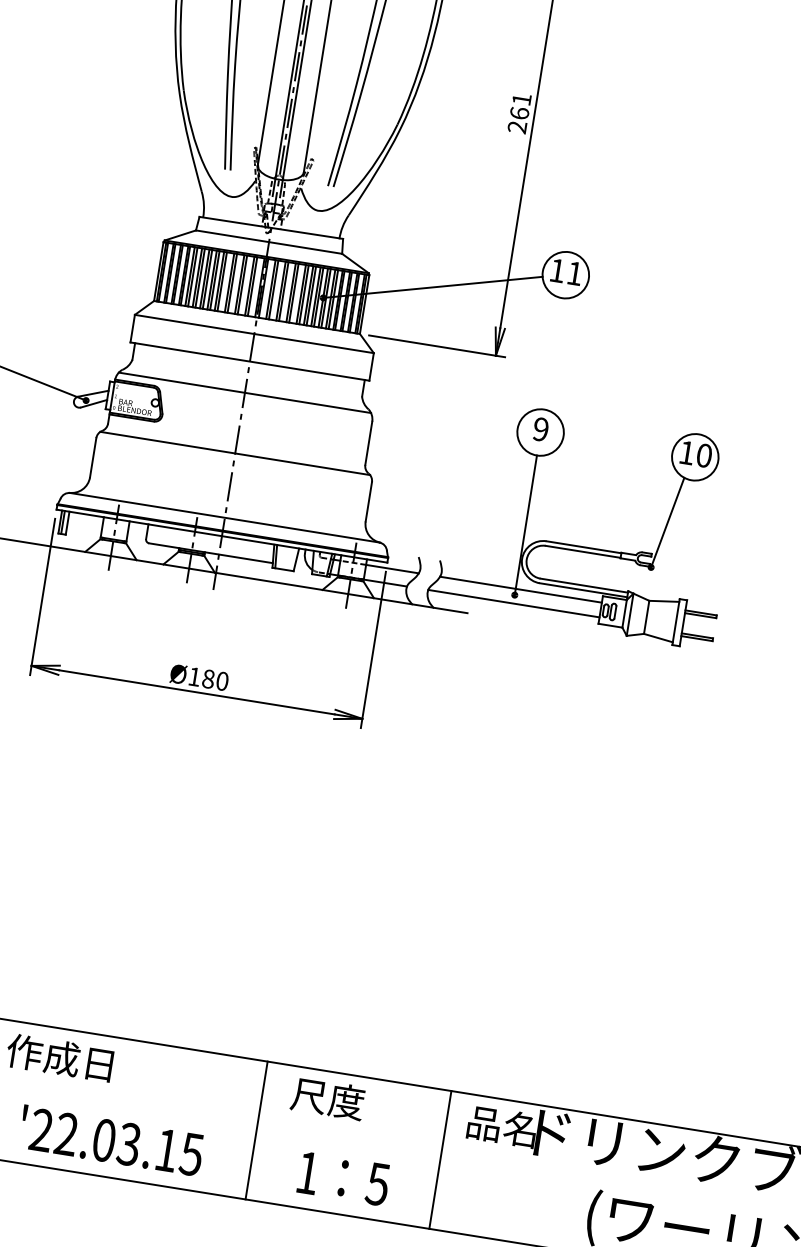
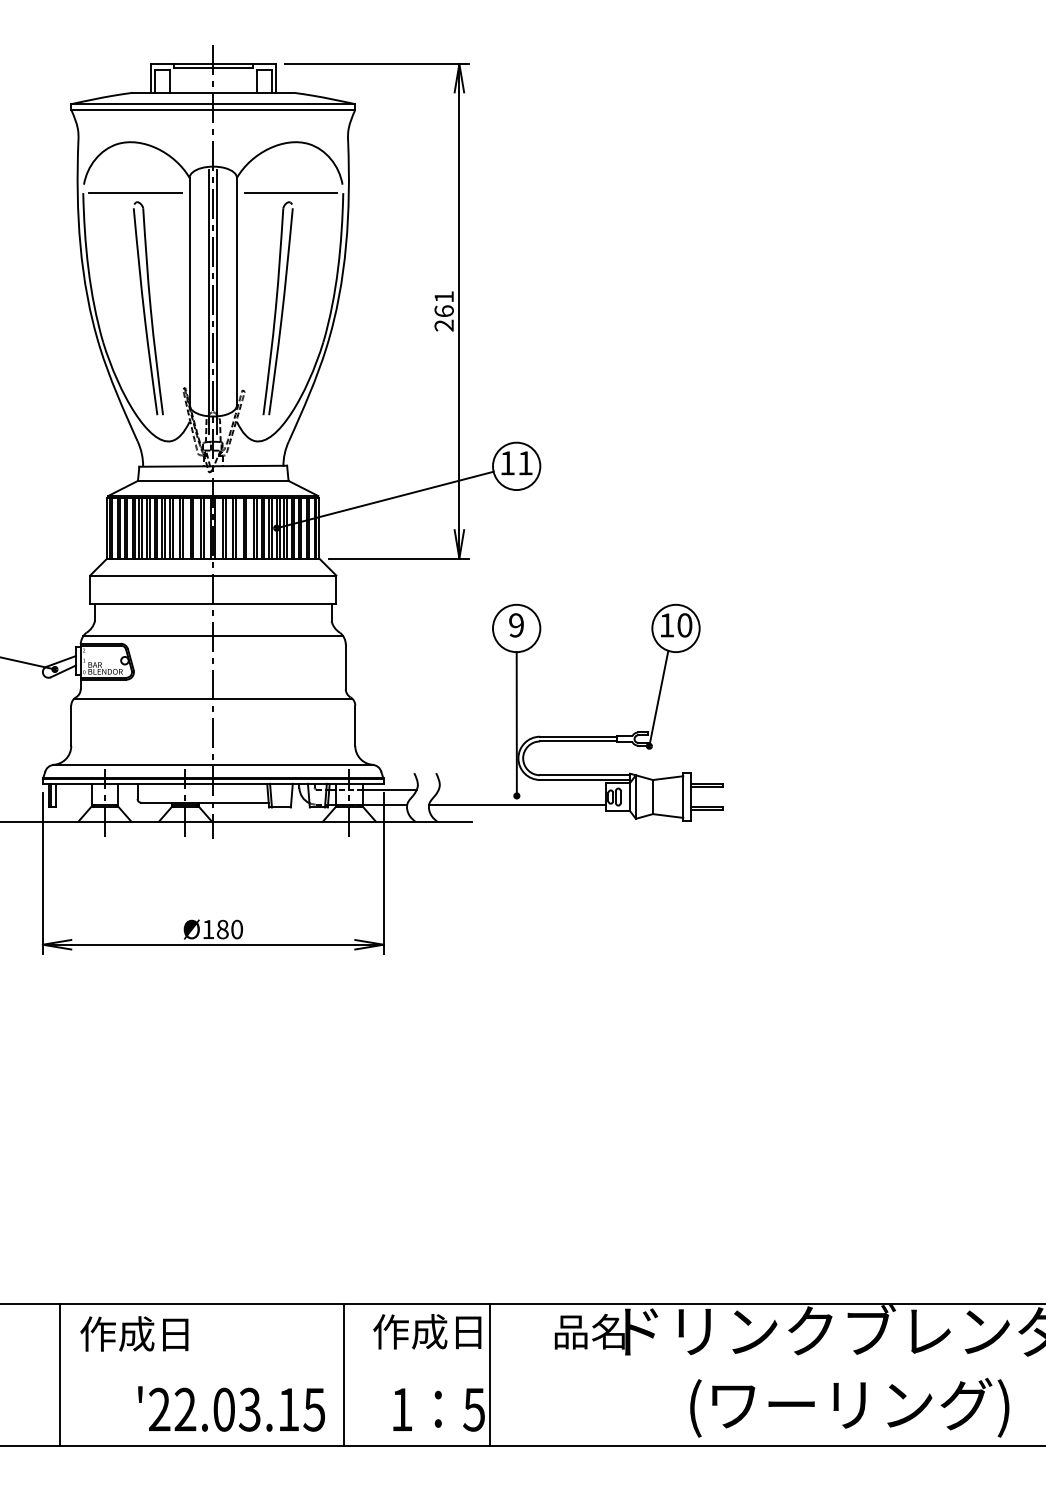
line: (520, 589) -> (521, 789), removed
text: (344, 1101) -> (427, 1331), 尺度 -> 作成日
text: (111, 1140) -> (231, 1408), moved
line: (440, 1160) -> (490, 1375), moved

